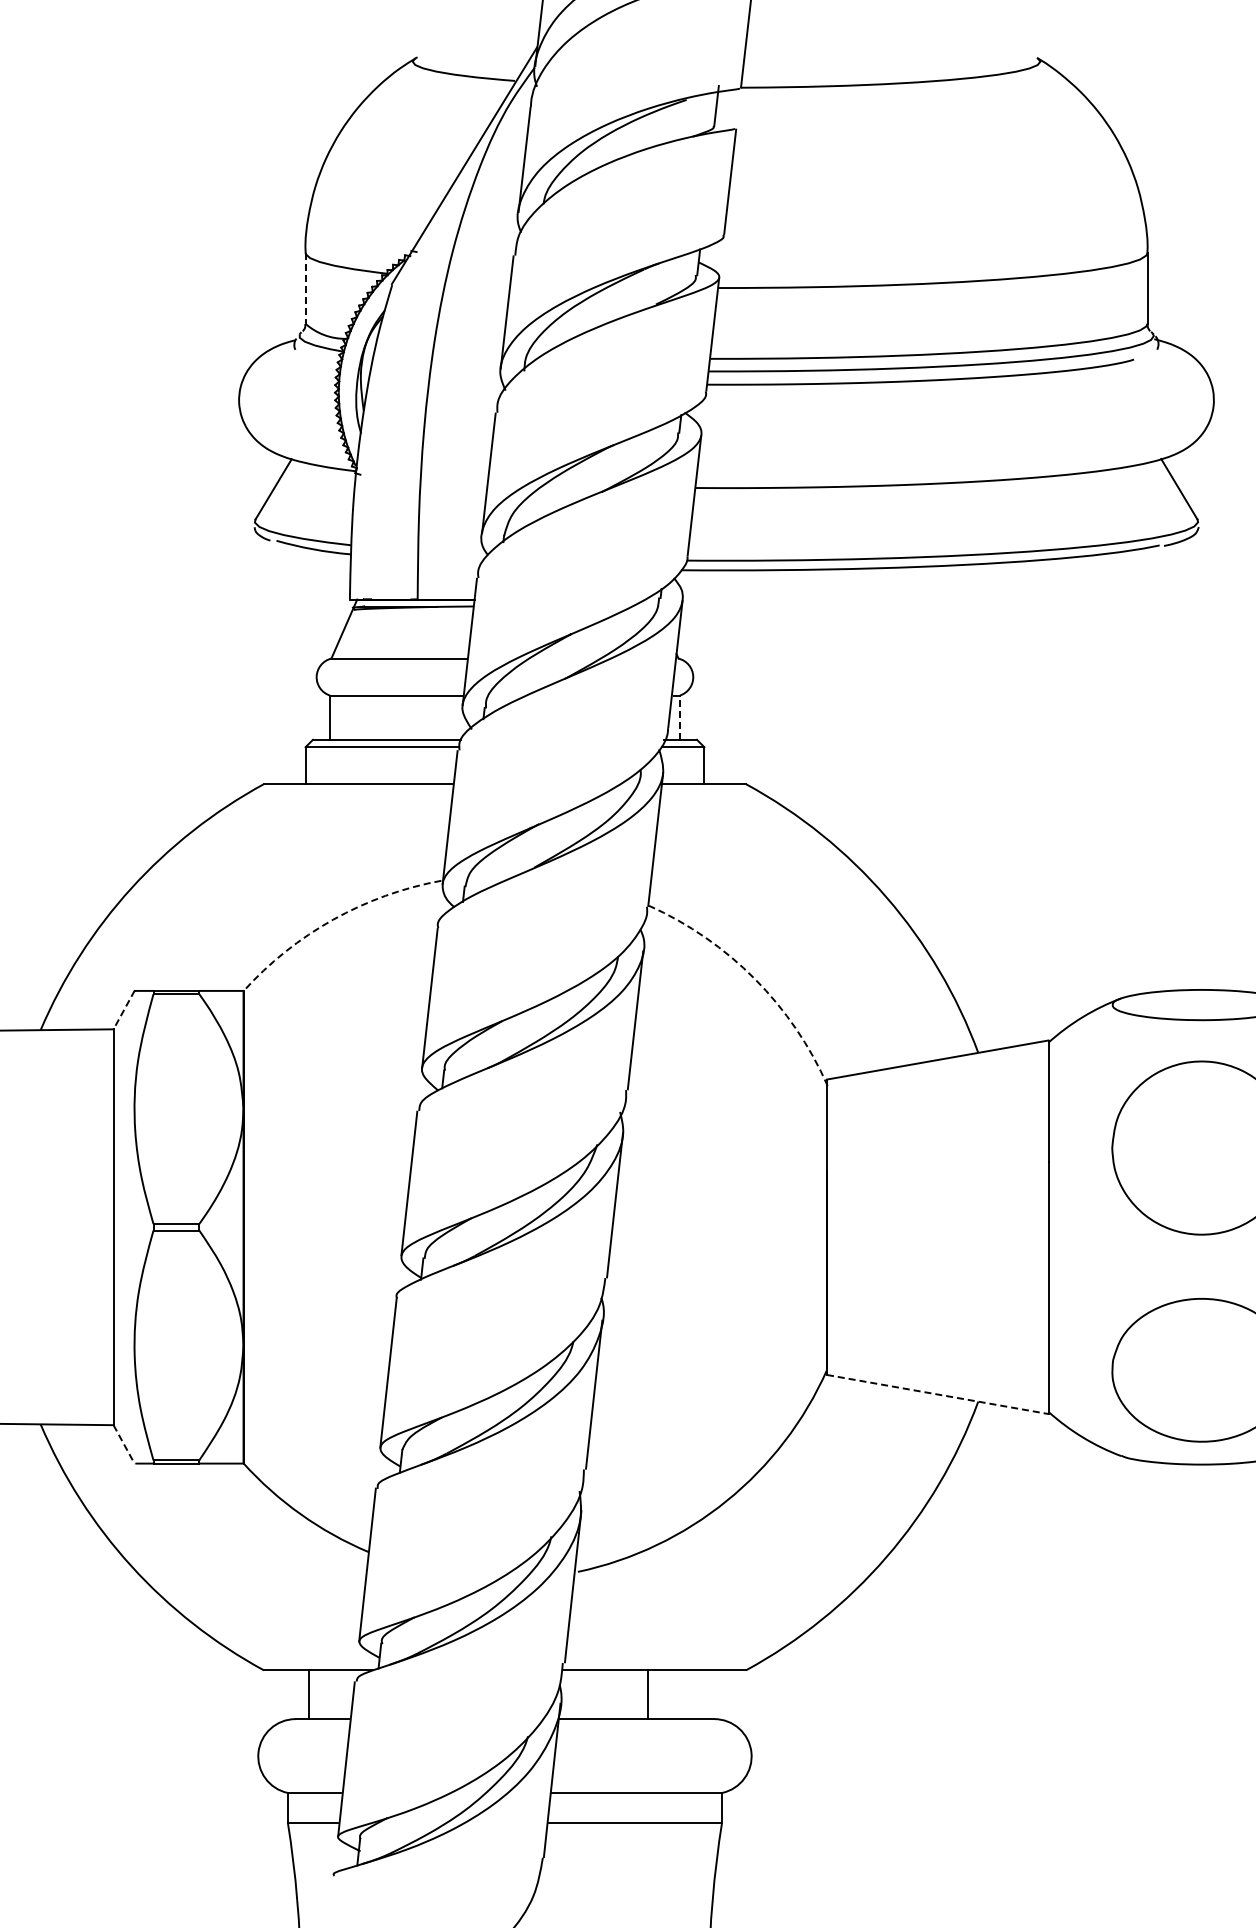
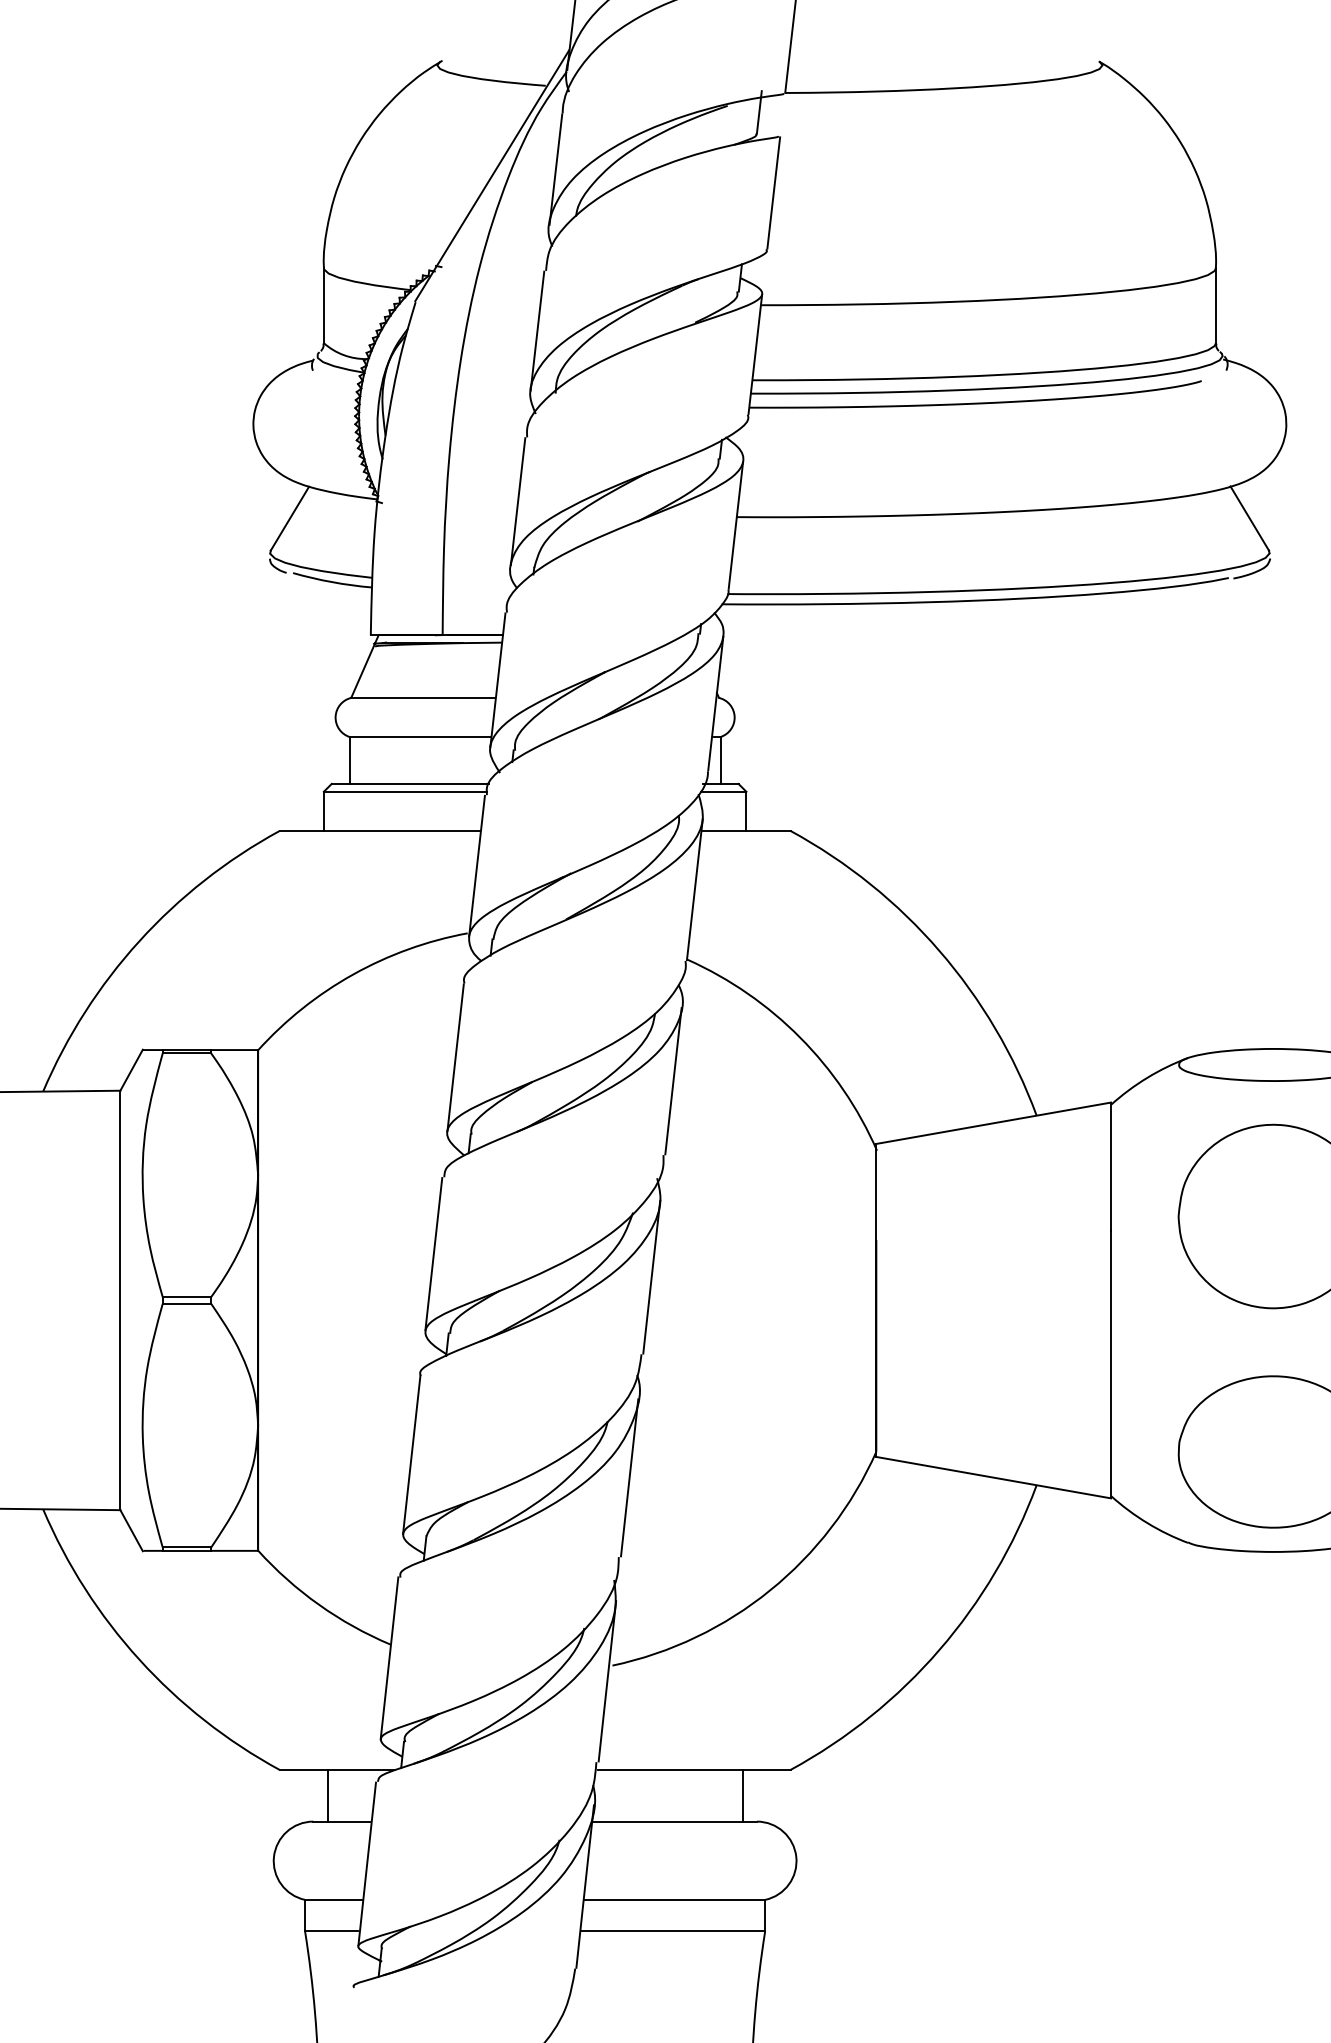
line: (305, 288) -> (323, 305), dashed -> solid
line: (680, 717) -> (721, 760), dashed -> solid
arc: (333, 919) -> (353, 974), dashed -> solid
arc: (755, 979) -> (800, 1037), dashed -> solid
line: (123, 1010) -> (130, 1070), dashed -> solid
line: (938, 1394) -> (994, 1477), dashed -> solid
line: (124, 1444) -> (131, 1530), dashed -> solid
line: (647, 1694) -> (742, 1795), moved

